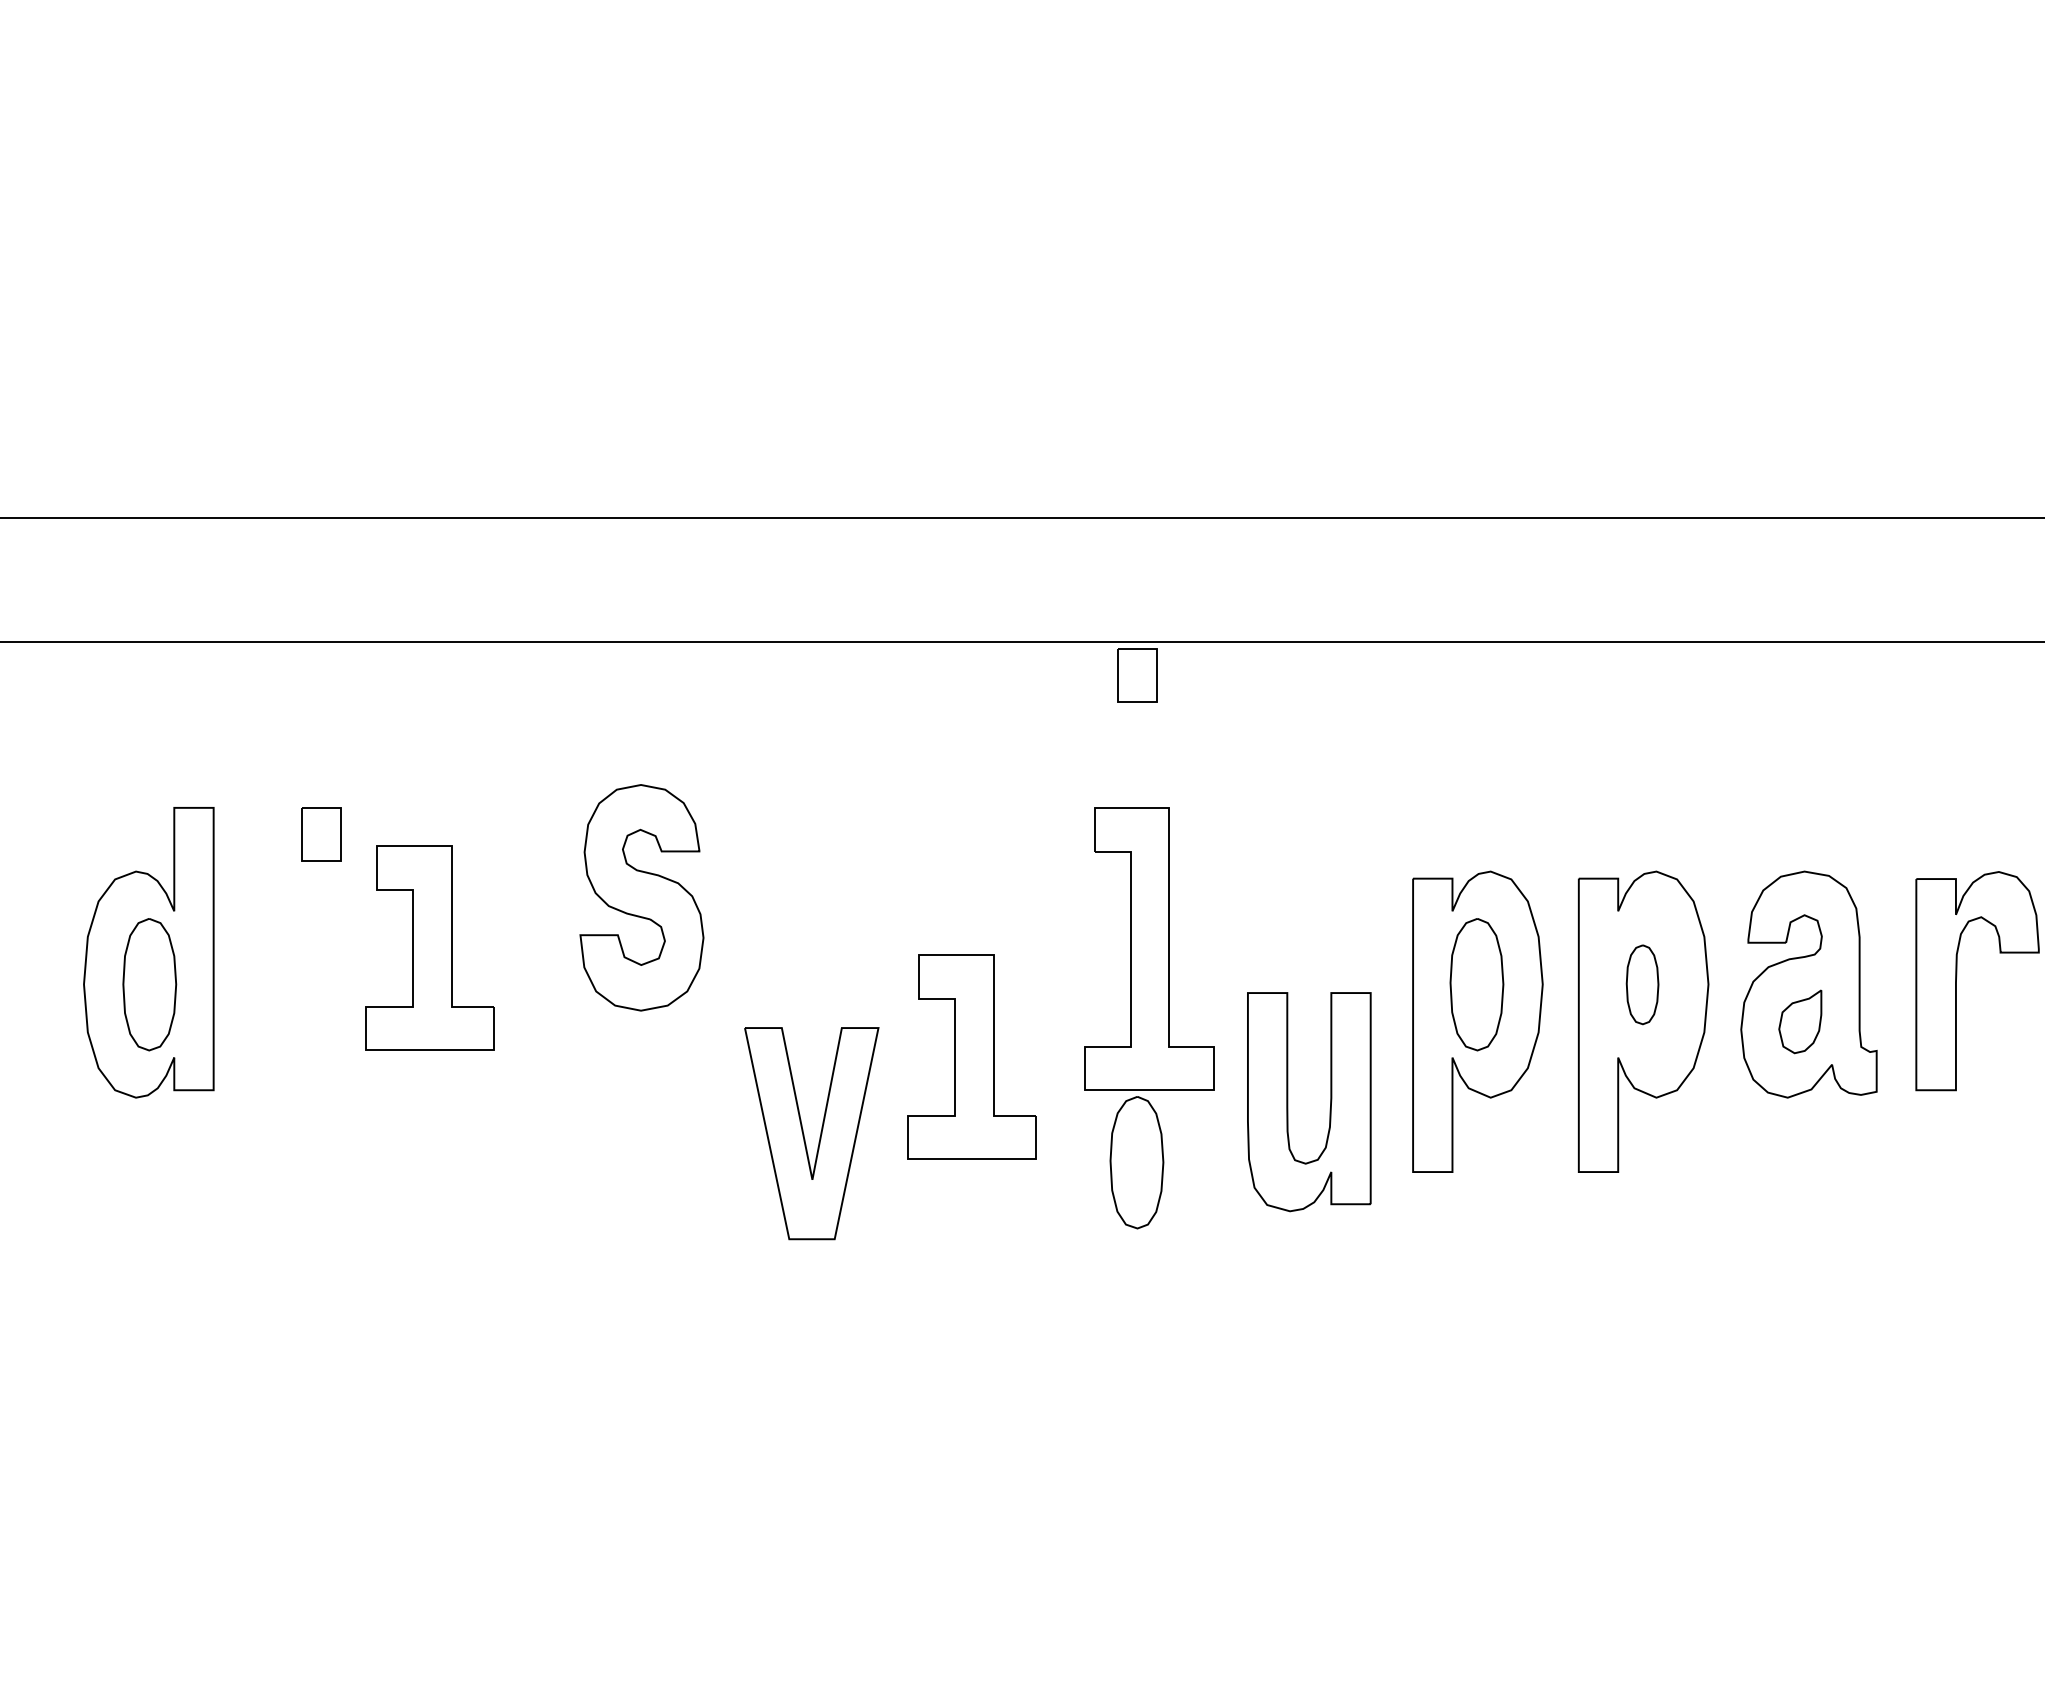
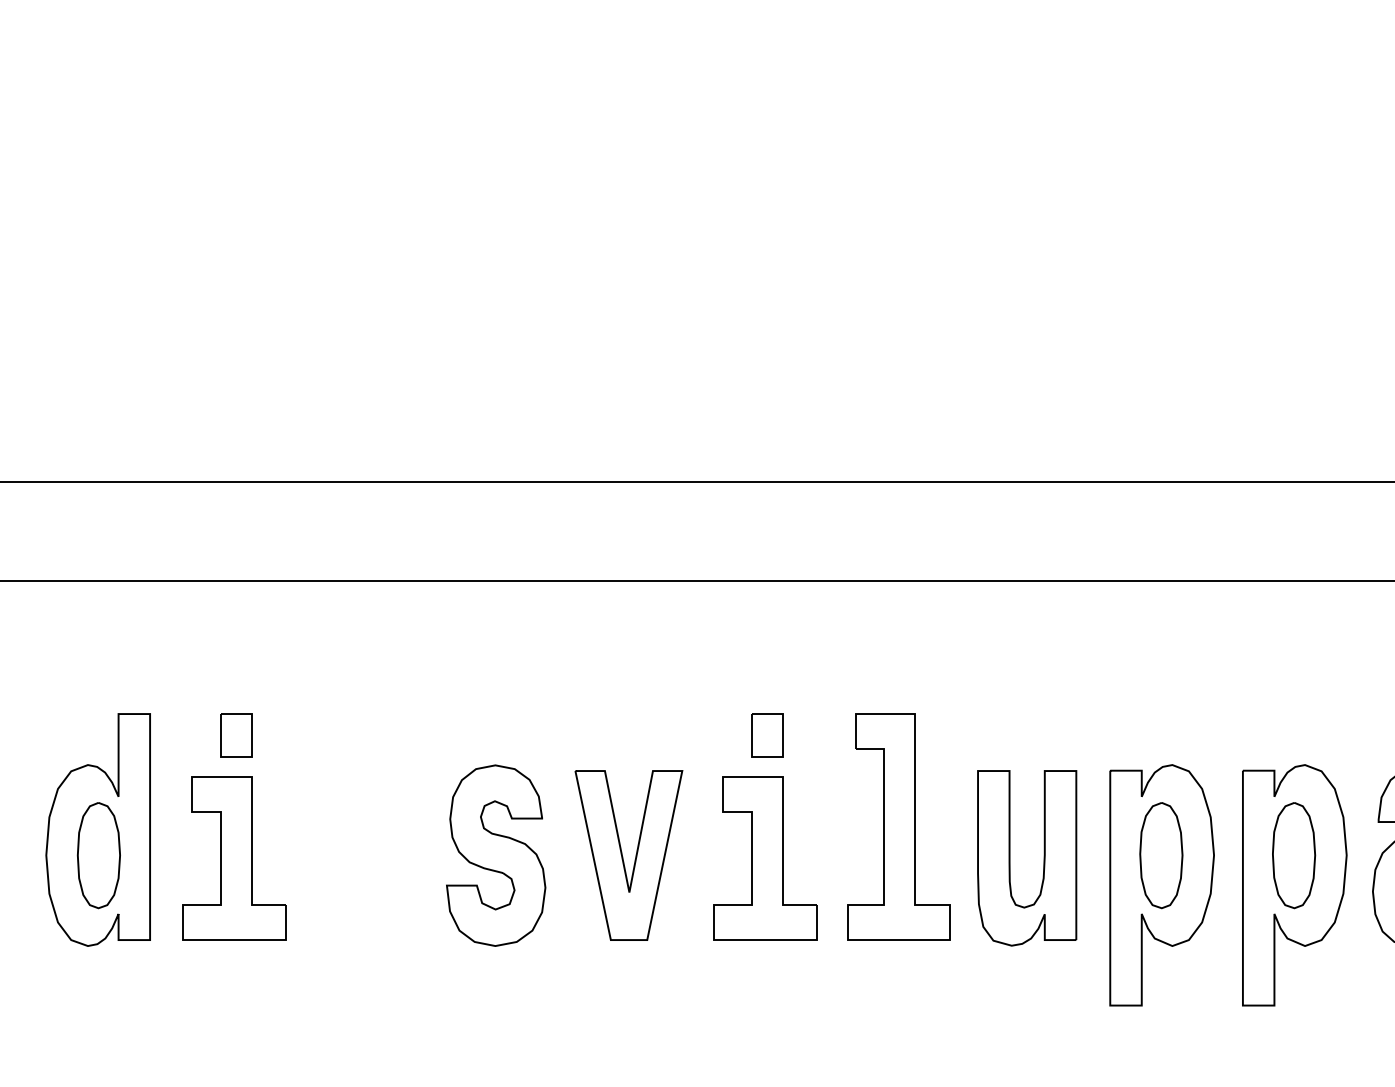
part: (1137, 675) -> (767, 735), moved
part: (641, 897) -> (495, 855), moved
part: (429, 947) -> (234, 857), moved
part: (1642, 984) -> (1293, 855), size x1.67
part: (971, 1056) -> (764, 857), moved
part: (1288, 1102) -> (1010, 858), moved
part: (804, 1134) -> (623, 856), moved
part: (1136, 1162) -> (888, 997), removed

